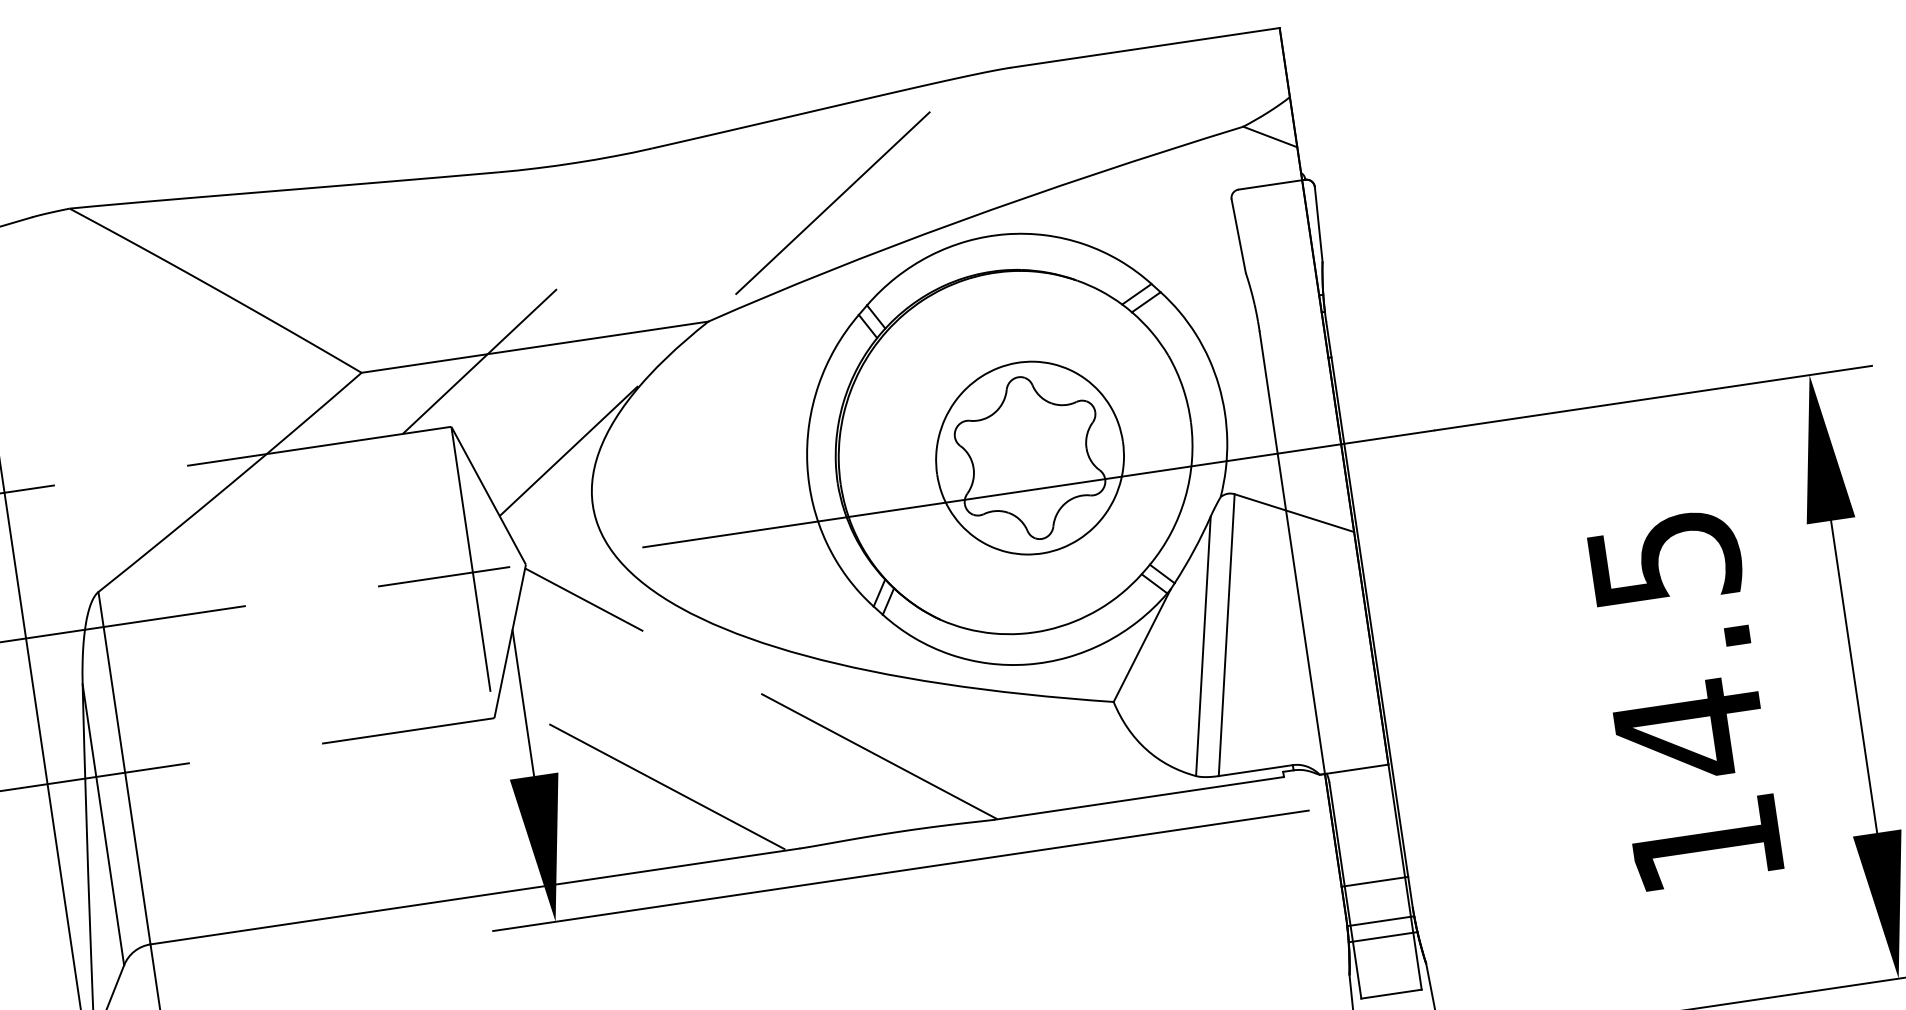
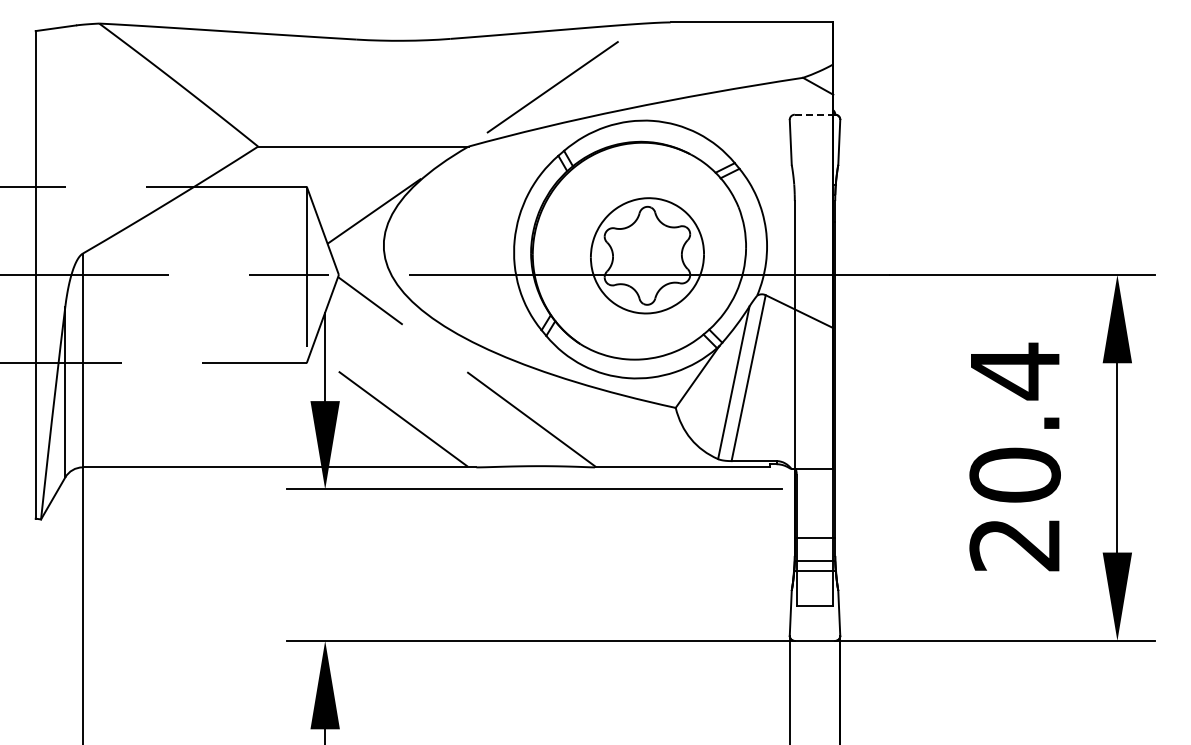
line: (1271, 184) -> (814, 114), solid -> dashed
line: (480, 361) -> (329, 150), removed
text: (1684, 699) -> (1014, 456), 14.5 -> 20.4

